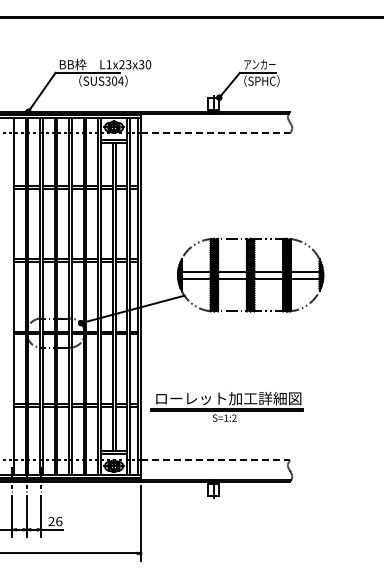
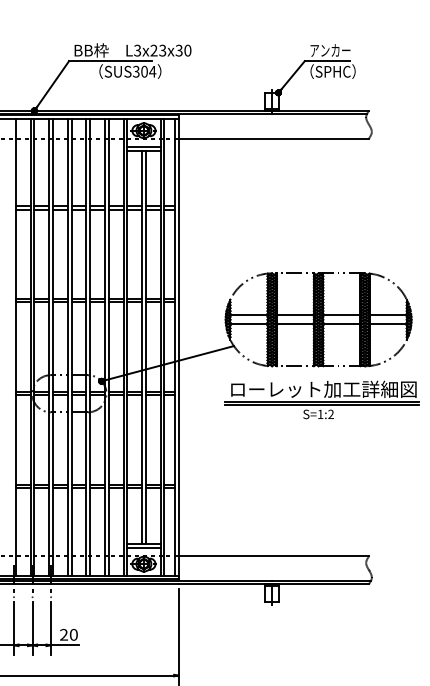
text: (108, 64) -> (136, 50), L1x23x30 -> L3x23x30
line: (216, 133) -> (274, 138), dashed -> solid
part: (226, 406) -> (320, 399), moved
line: (216, 460) -> (274, 556), dashed -> solid
text: (59, 521) -> (74, 634), 26 -> 20

